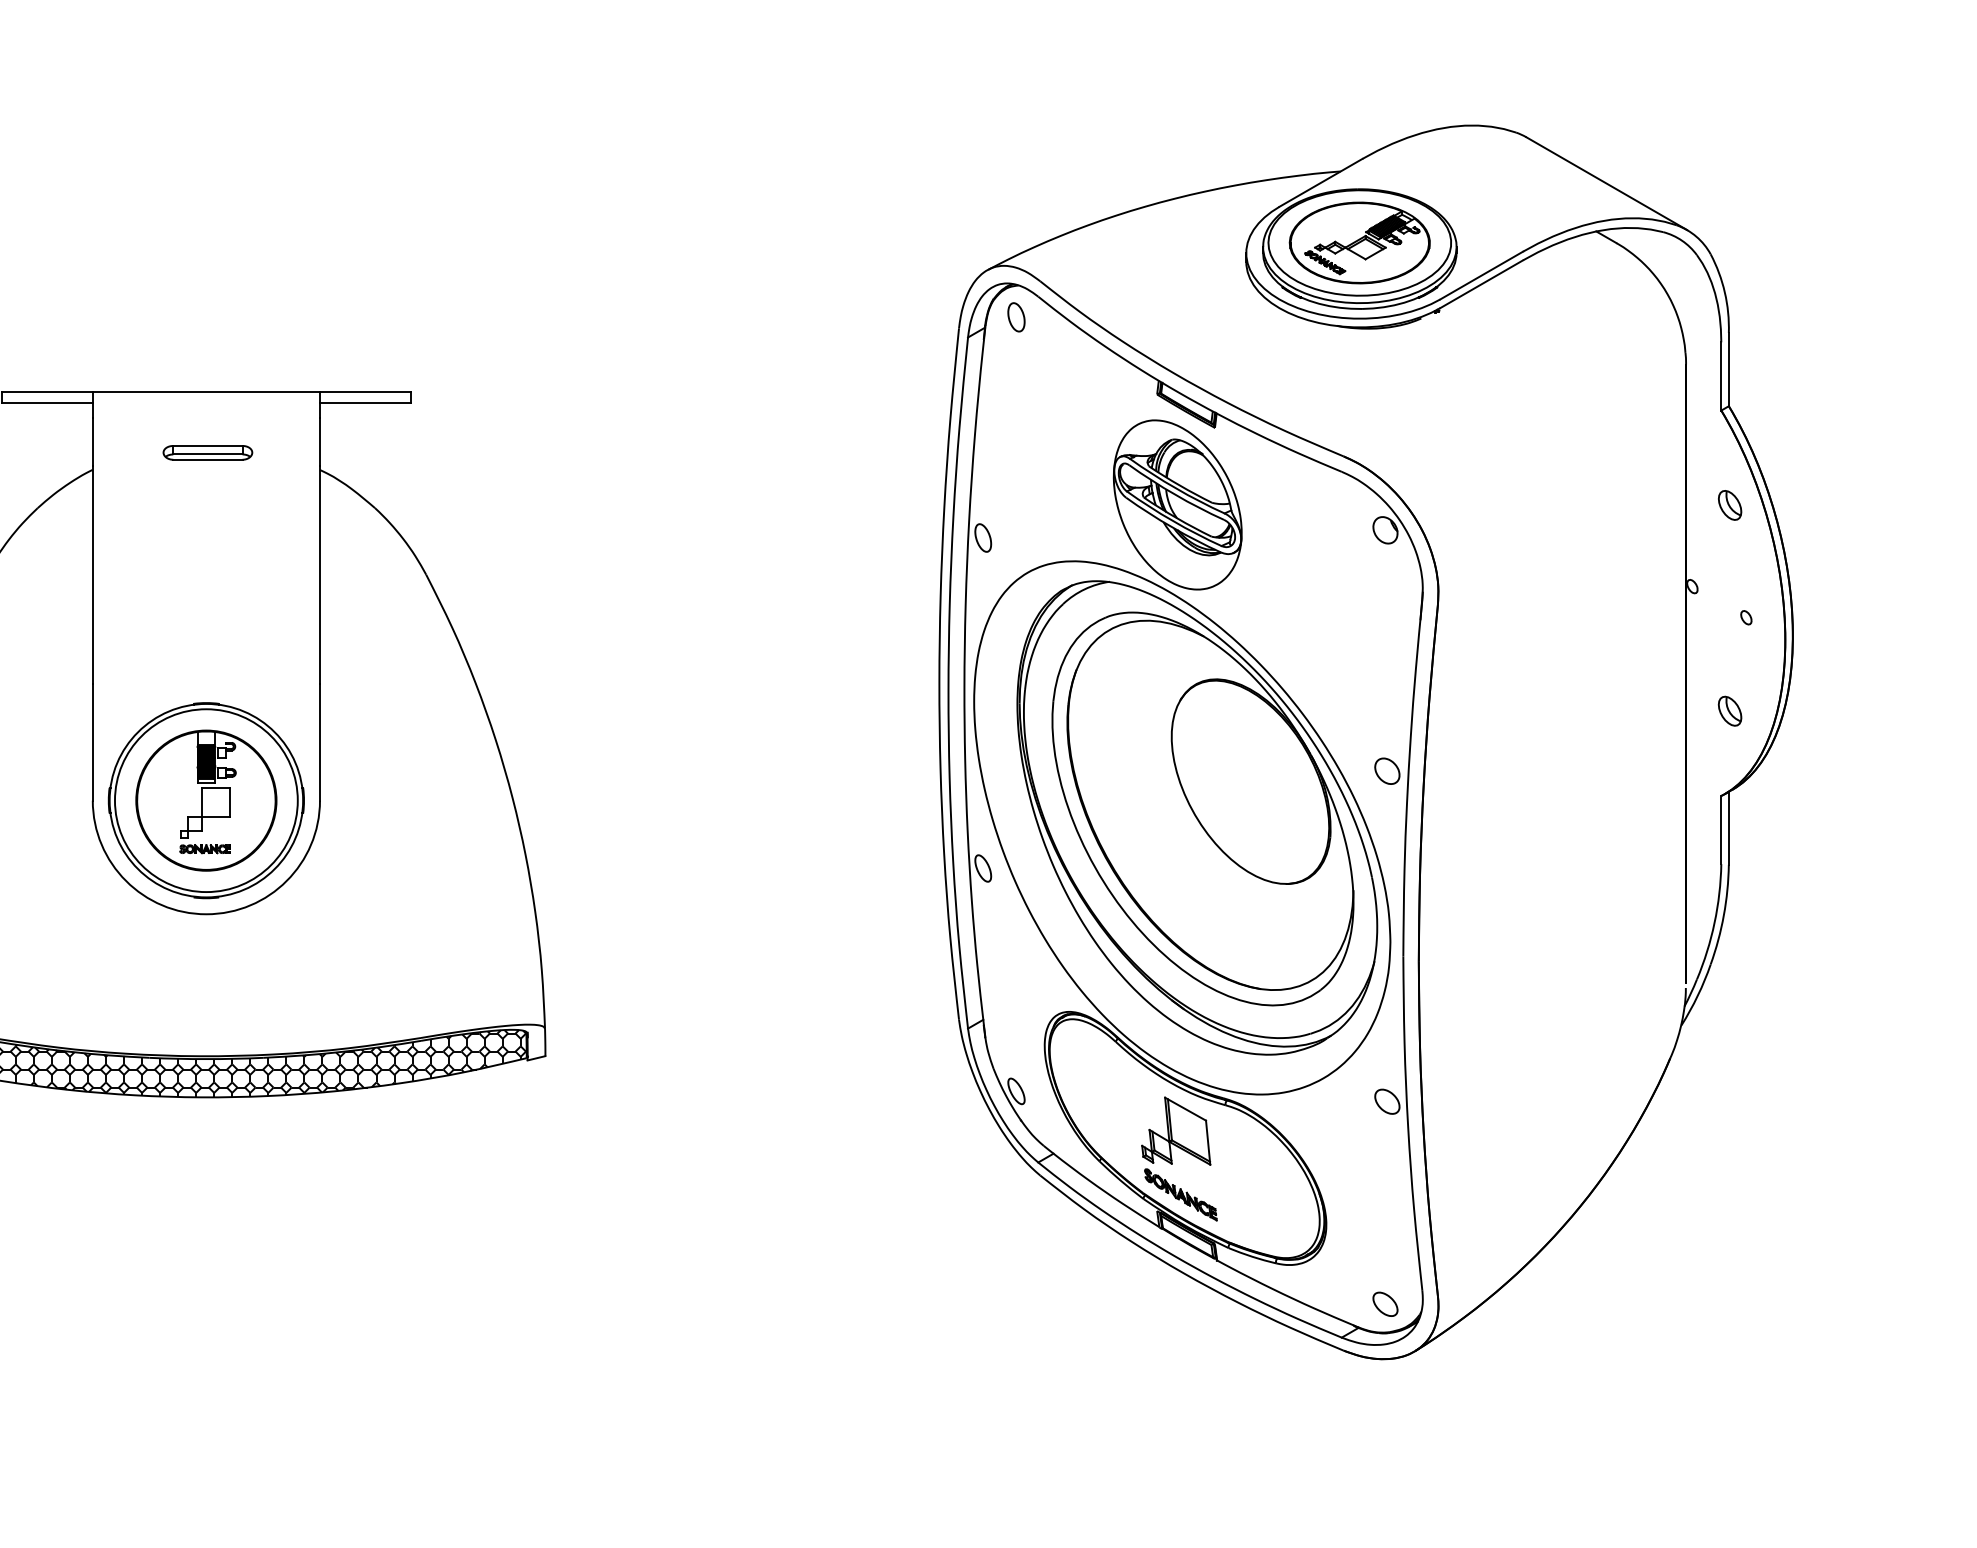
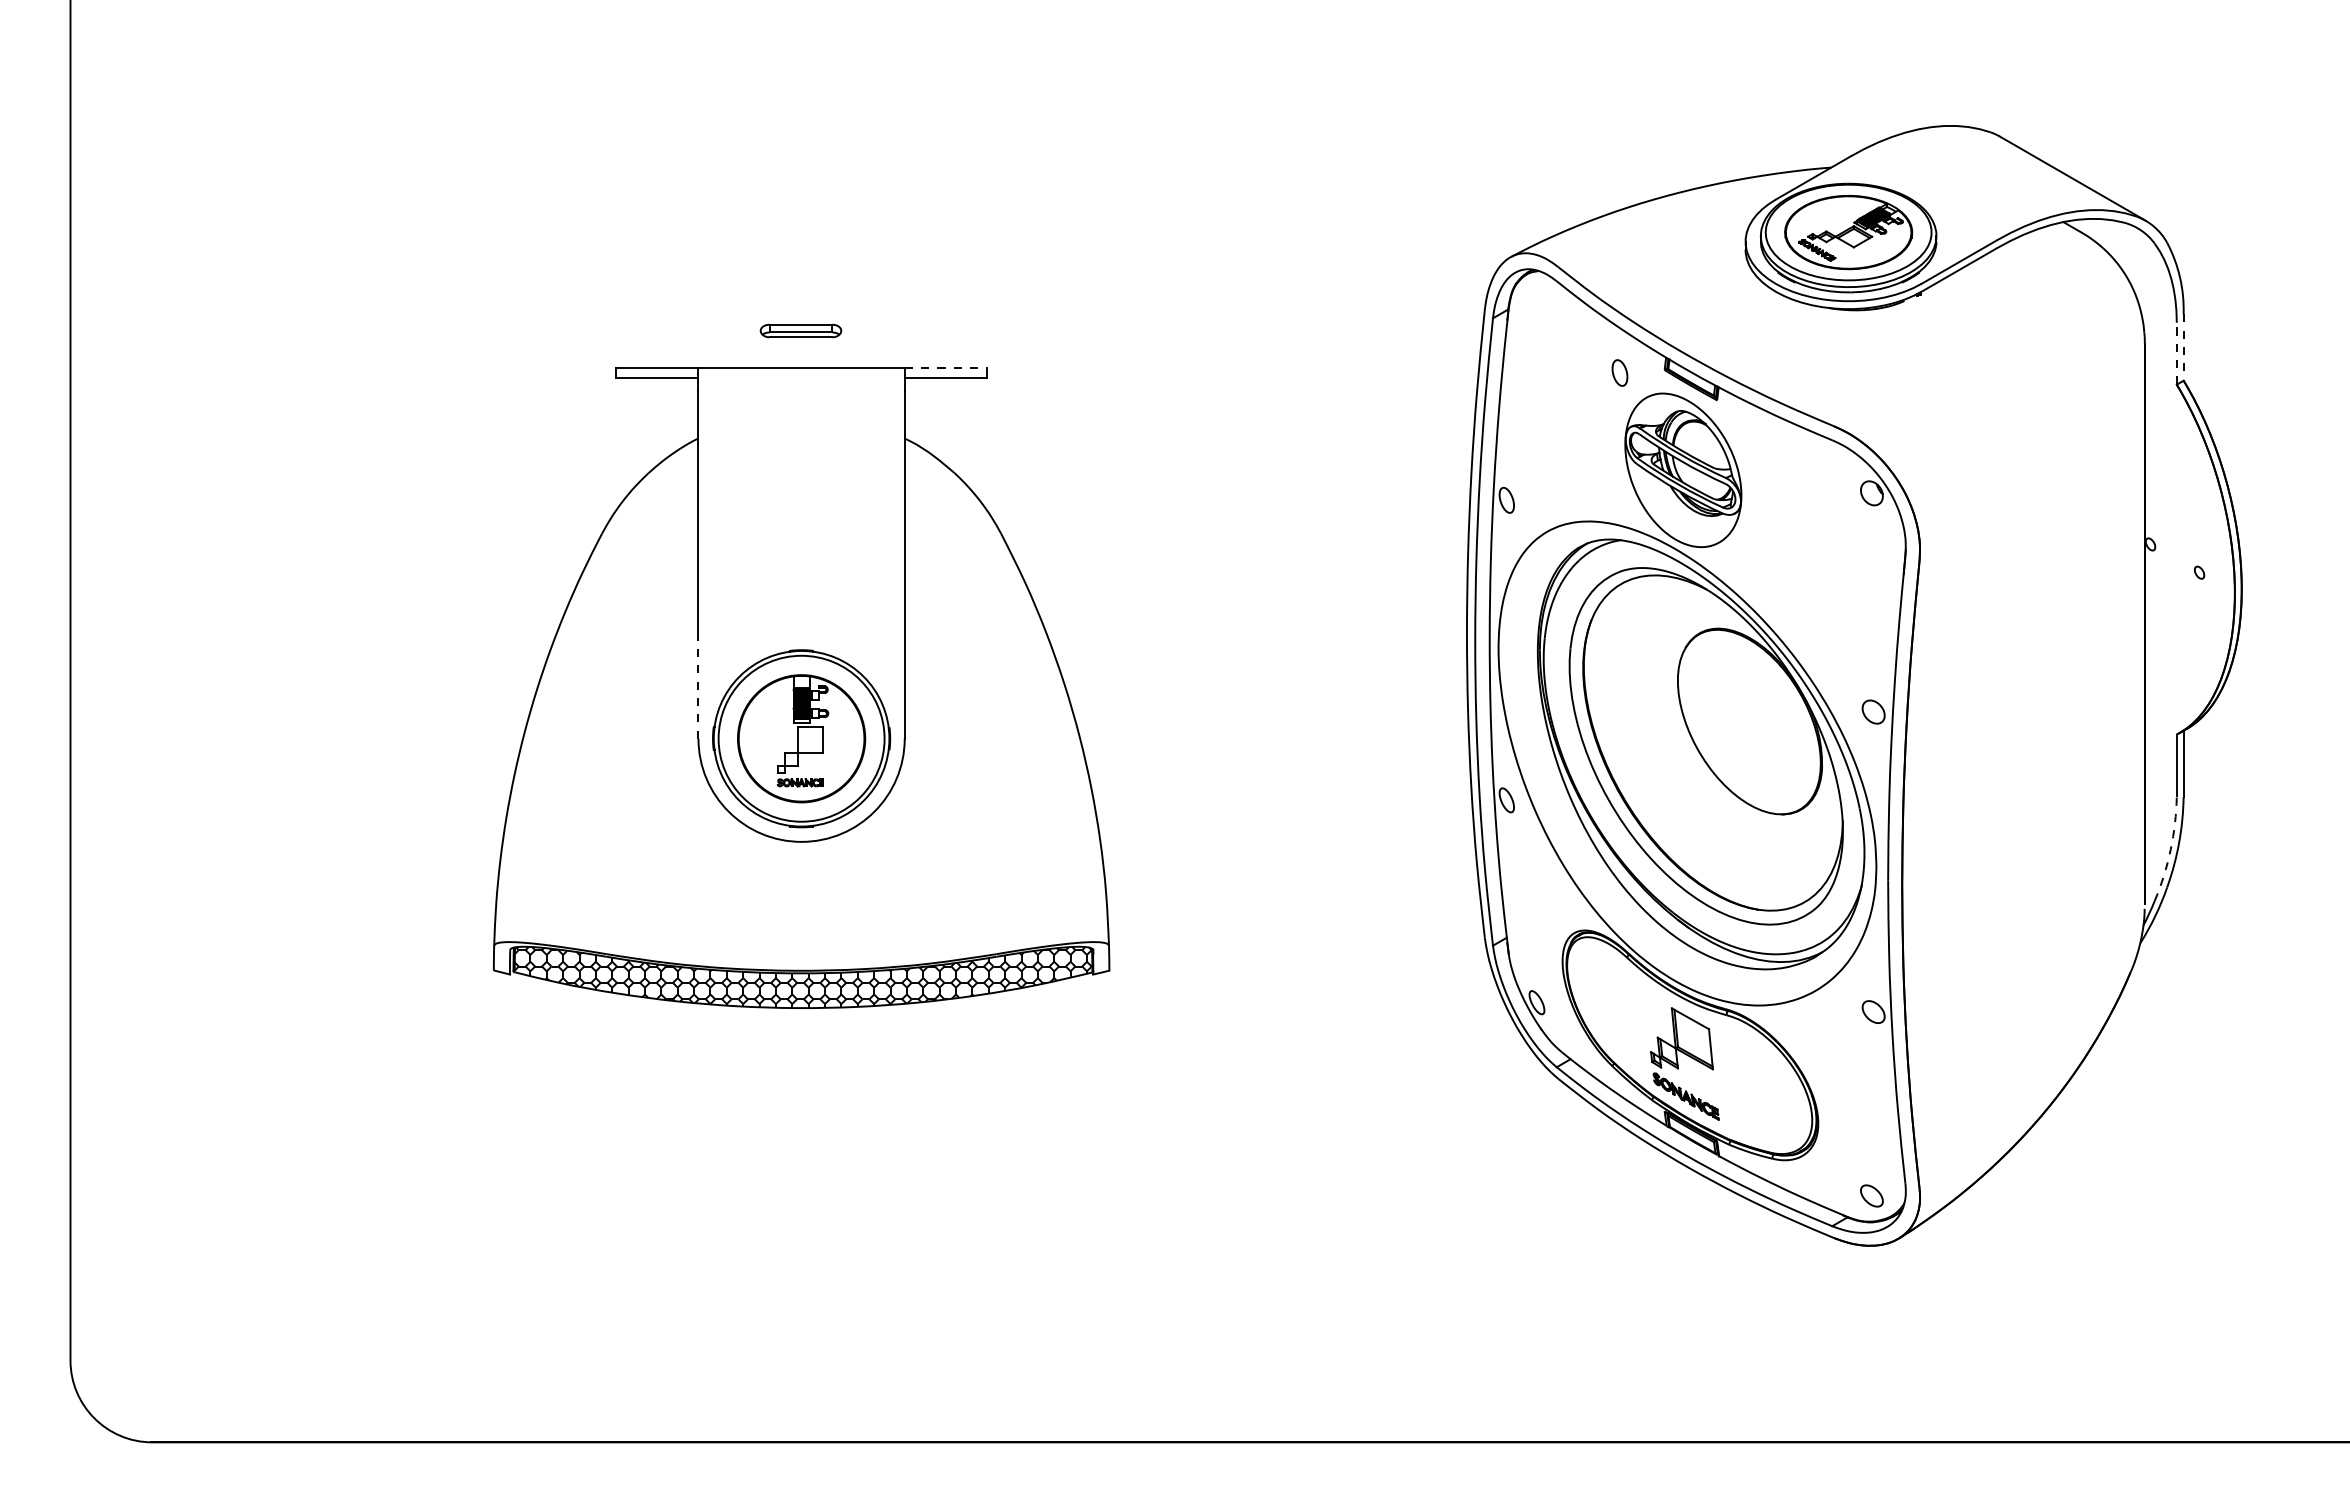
part: (1015, 316) -> (1619, 372), moved
line: (1728, 369) -> (2183, 347), solid -> dashed
line: (1720, 376) -> (2176, 353), solid -> dashed
line: (366, 392) -> (946, 368), solid -> dashed
part: (207, 452) -> (800, 330), moved
part: (1729, 505) -> (2184, 470), removed
part: (1729, 711) -> (2184, 657), removed
line: (92, 743) -> (698, 686), solid -> dashed
arc: (1714, 922) -> (2170, 849), solid -> dashed

